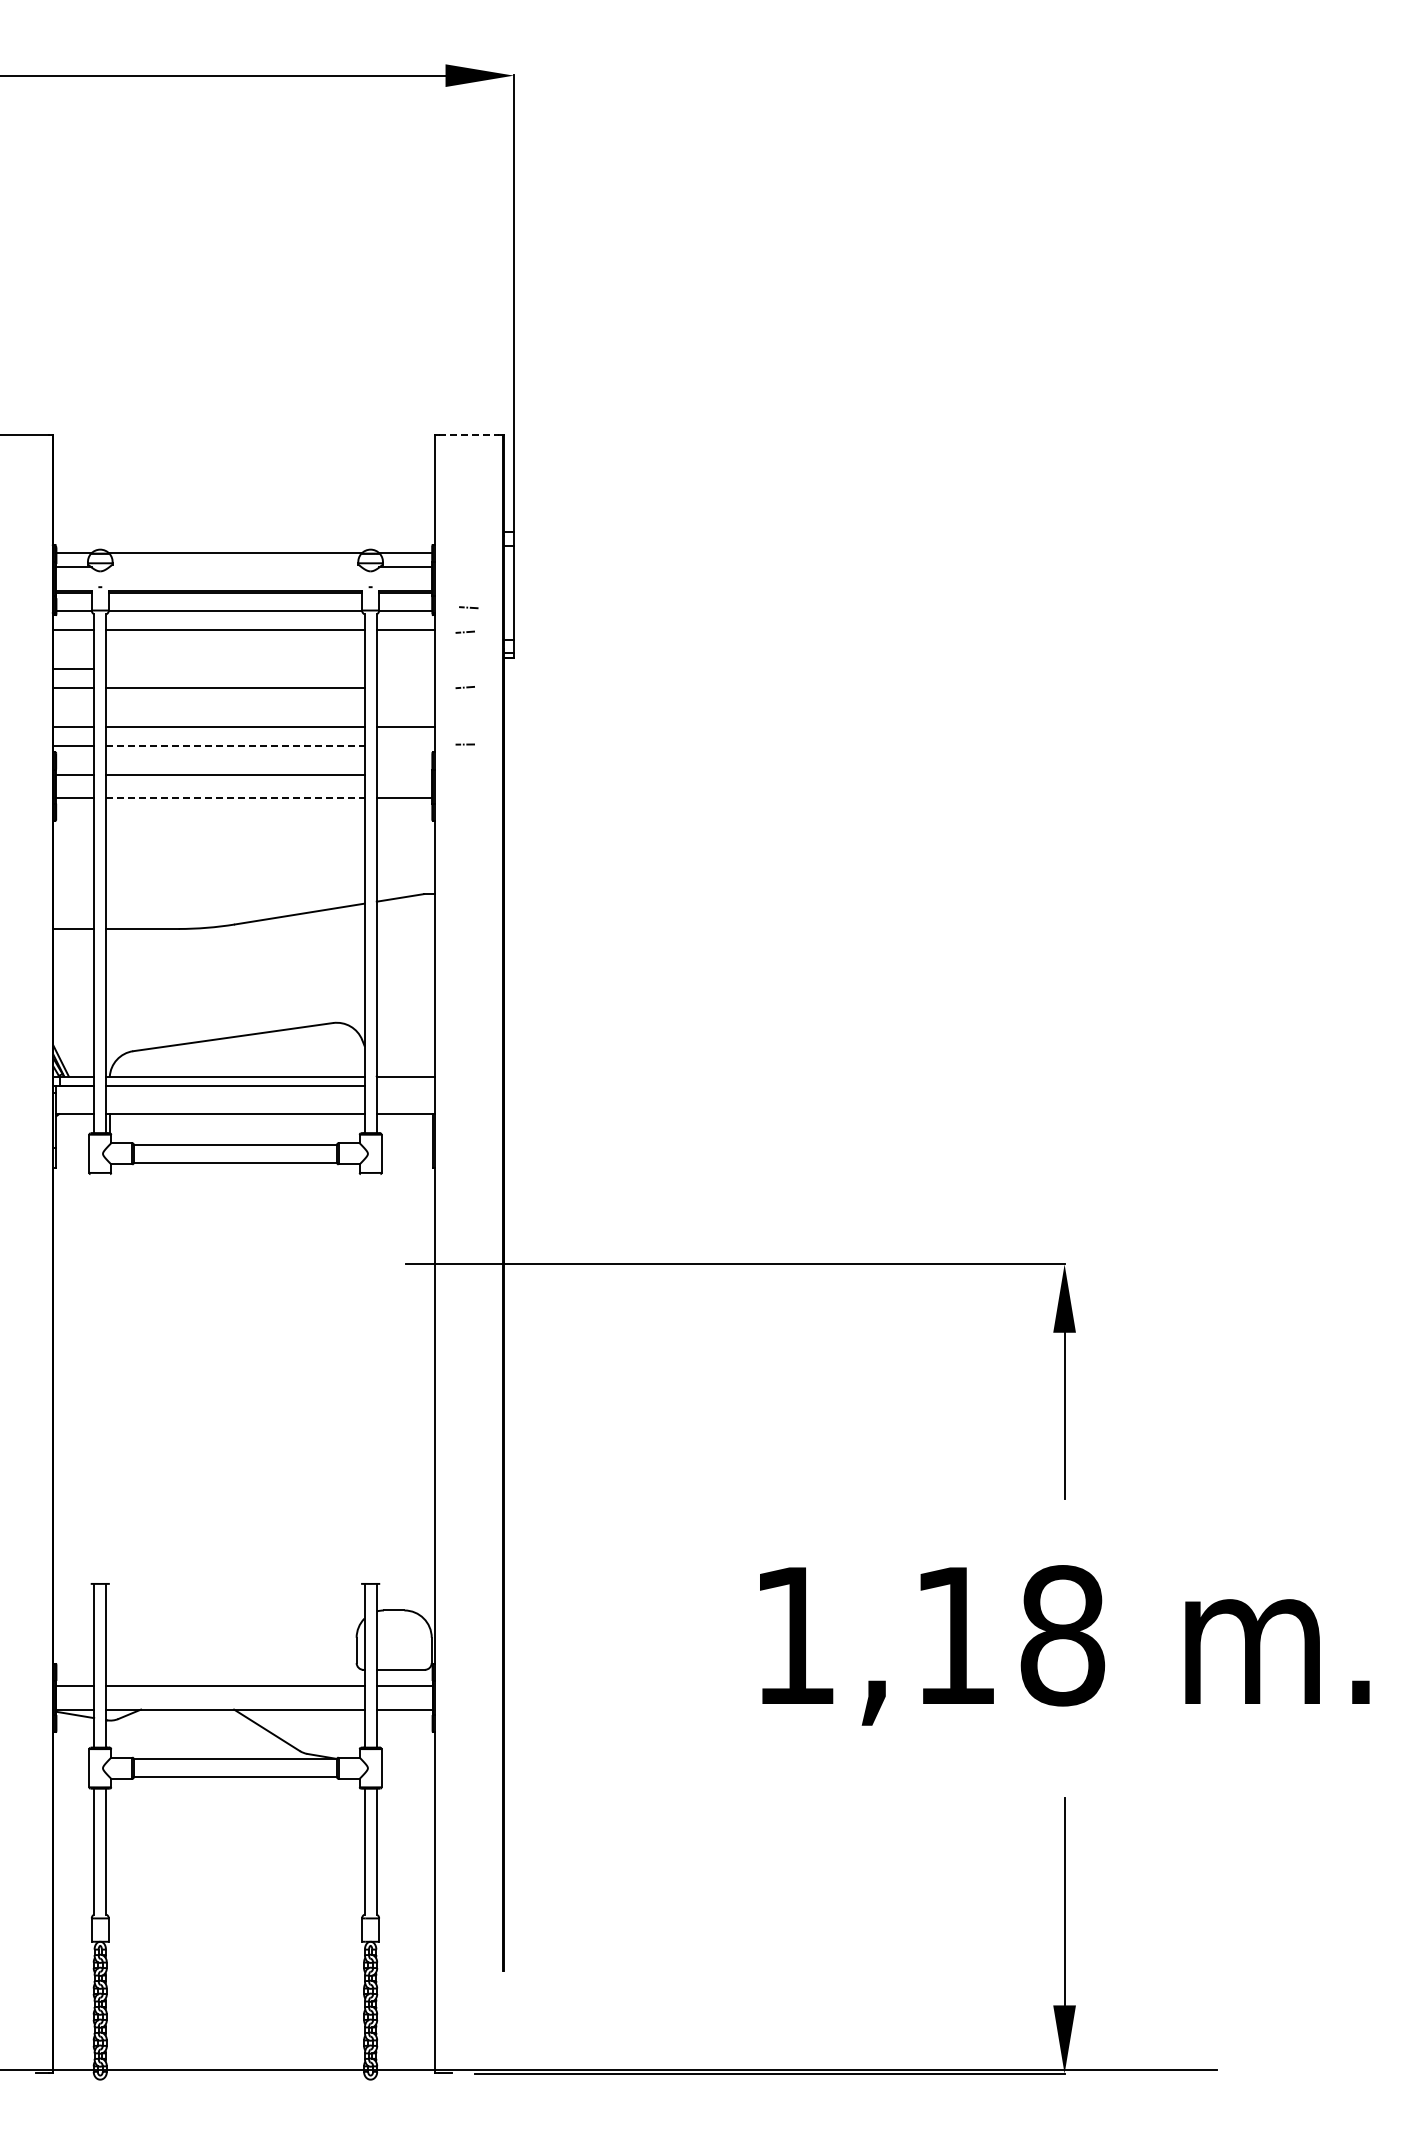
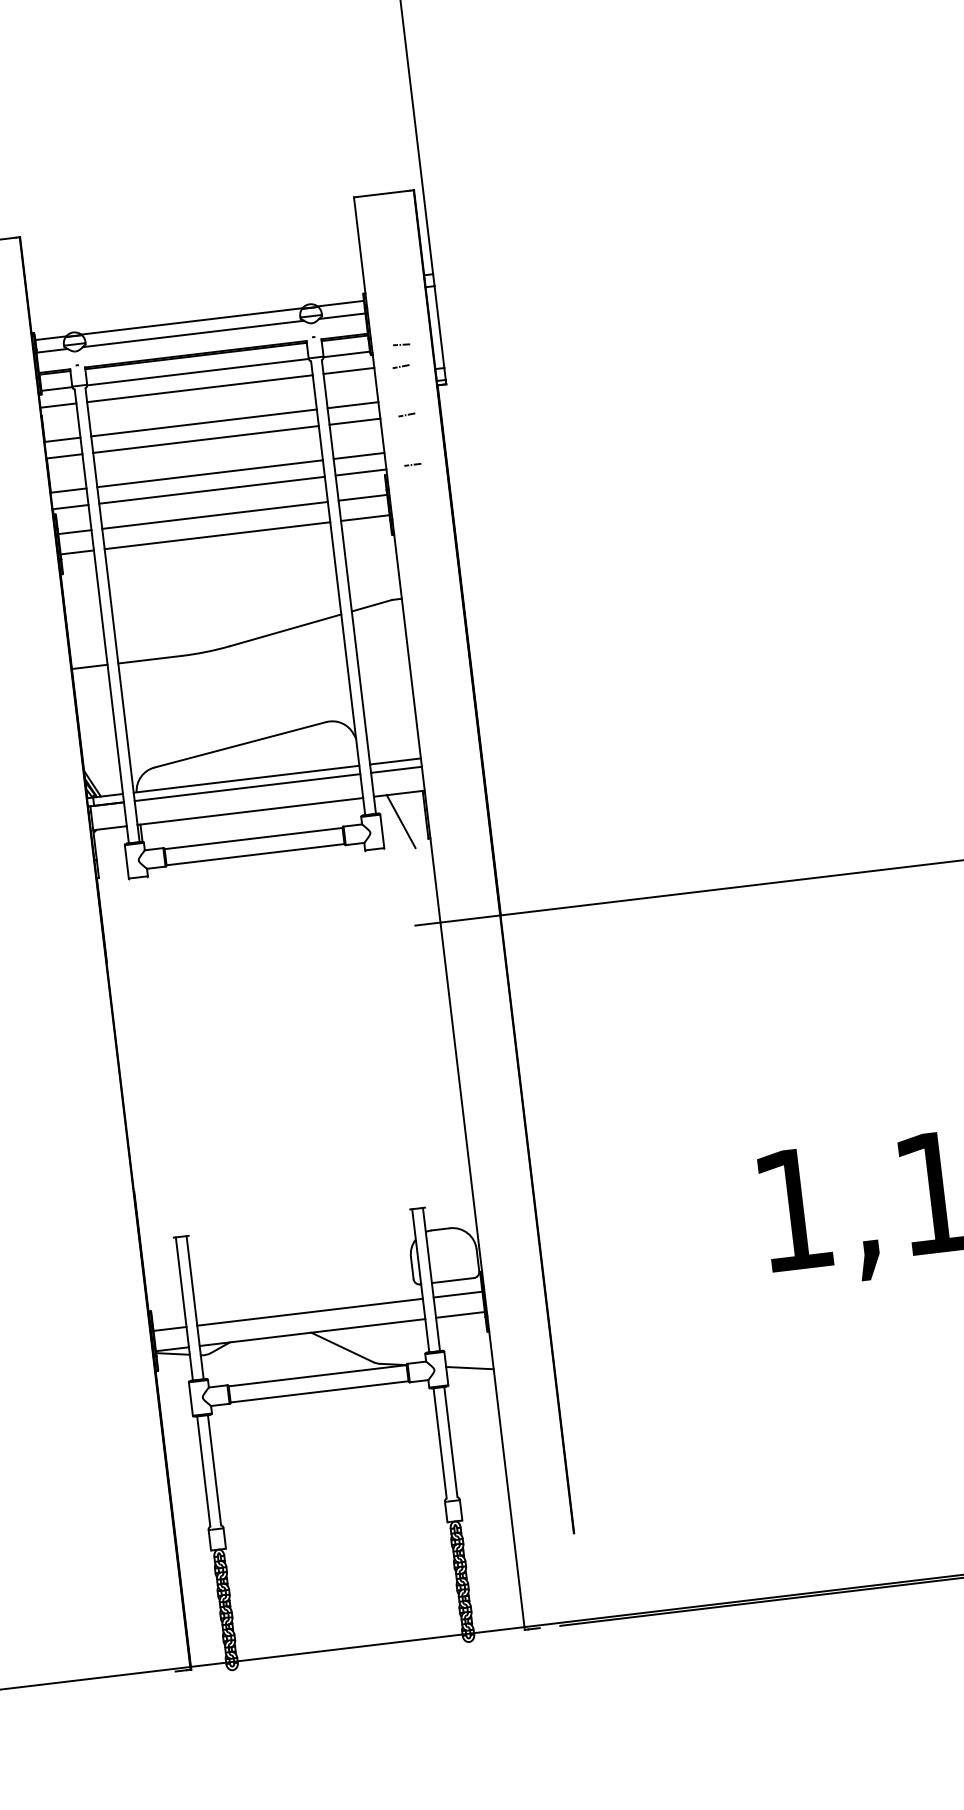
line: (469, 435) -> (384, 194), dashed -> solid
line: (235, 567) -> (193, 334), added
line: (235, 669) -> (204, 423), added
line: (405, 669) -> (352, 405), added
line: (405, 688) -> (354, 422), added
line: (235, 746) -> (212, 490), dashed -> solid
line: (405, 746) -> (360, 472), added
line: (404, 775) -> (362, 498), added
line: (235, 798) -> (217, 535), dashed -> solid
line: (405, 1086) -> (396, 770), added
line: (403, 1145) -> (400, 821), added
line: (407, 1770) -> (469, 1367), added

